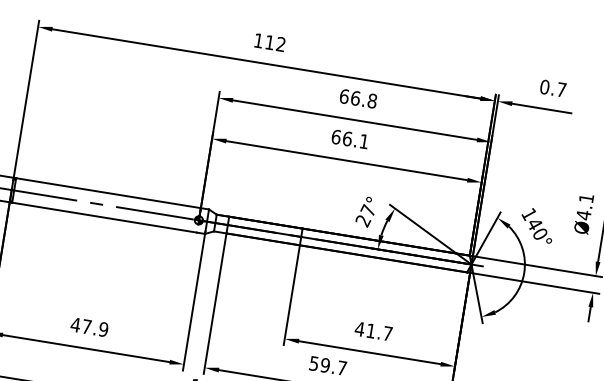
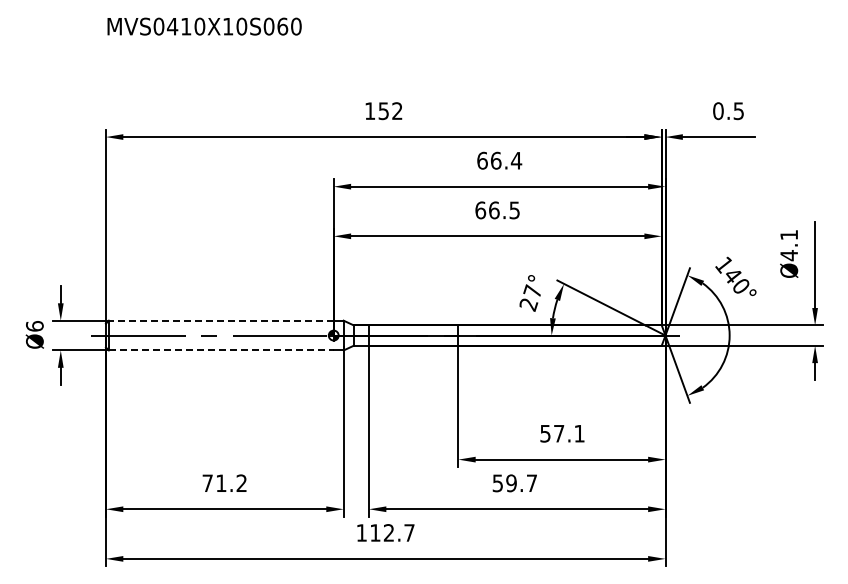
text: (269, 42) -> (383, 111), 112 -> 152
text: (561, 90) -> (738, 111), 0.7 -> 0.5
text: (372, 100) -> (516, 160), 66.8 -> 66.4
text: (364, 141) -> (514, 210), 66.1 -> 66.5
line: (107, 192) -> (220, 320), solid -> dashed
line: (104, 217) -> (221, 350), solid -> dashed
text: (89, 327) -> (224, 483), 47.9 -> 71.2
text: (373, 331) -> (561, 433), 41.7 -> 57.1

